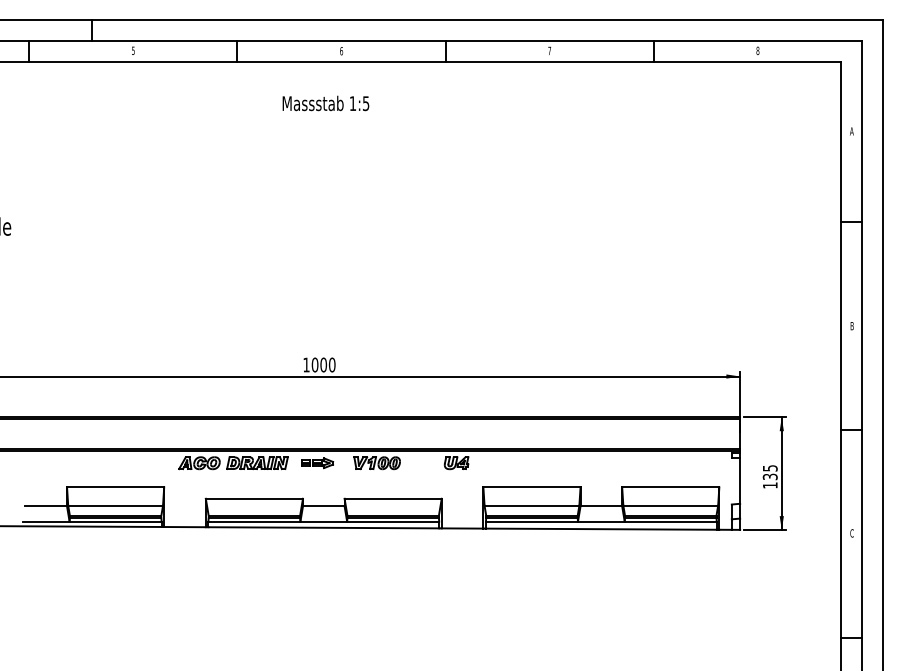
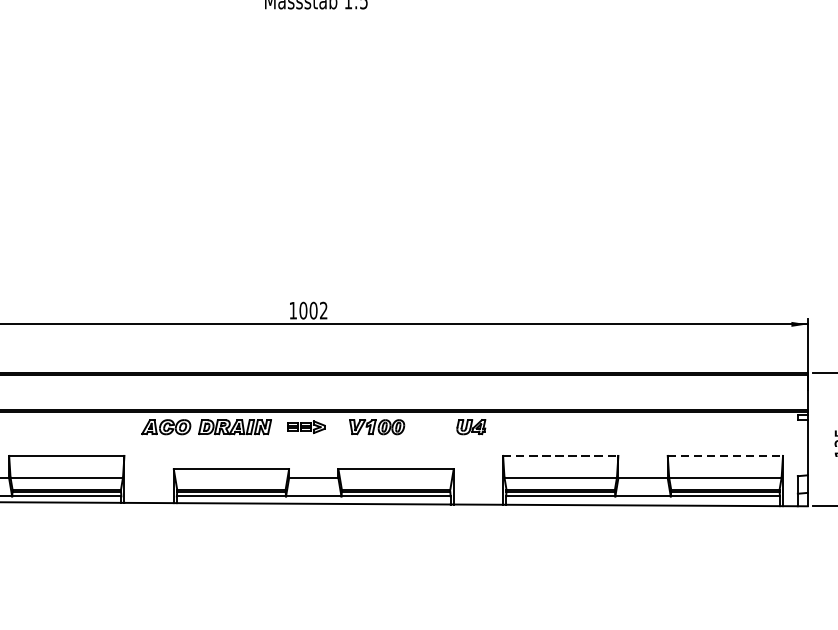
text: (332, 364) -> (324, 310), 1000 -> 1002
line: (531, 487) -> (560, 456), solid -> dashed
line: (670, 487) -> (725, 456), solid -> dashed

